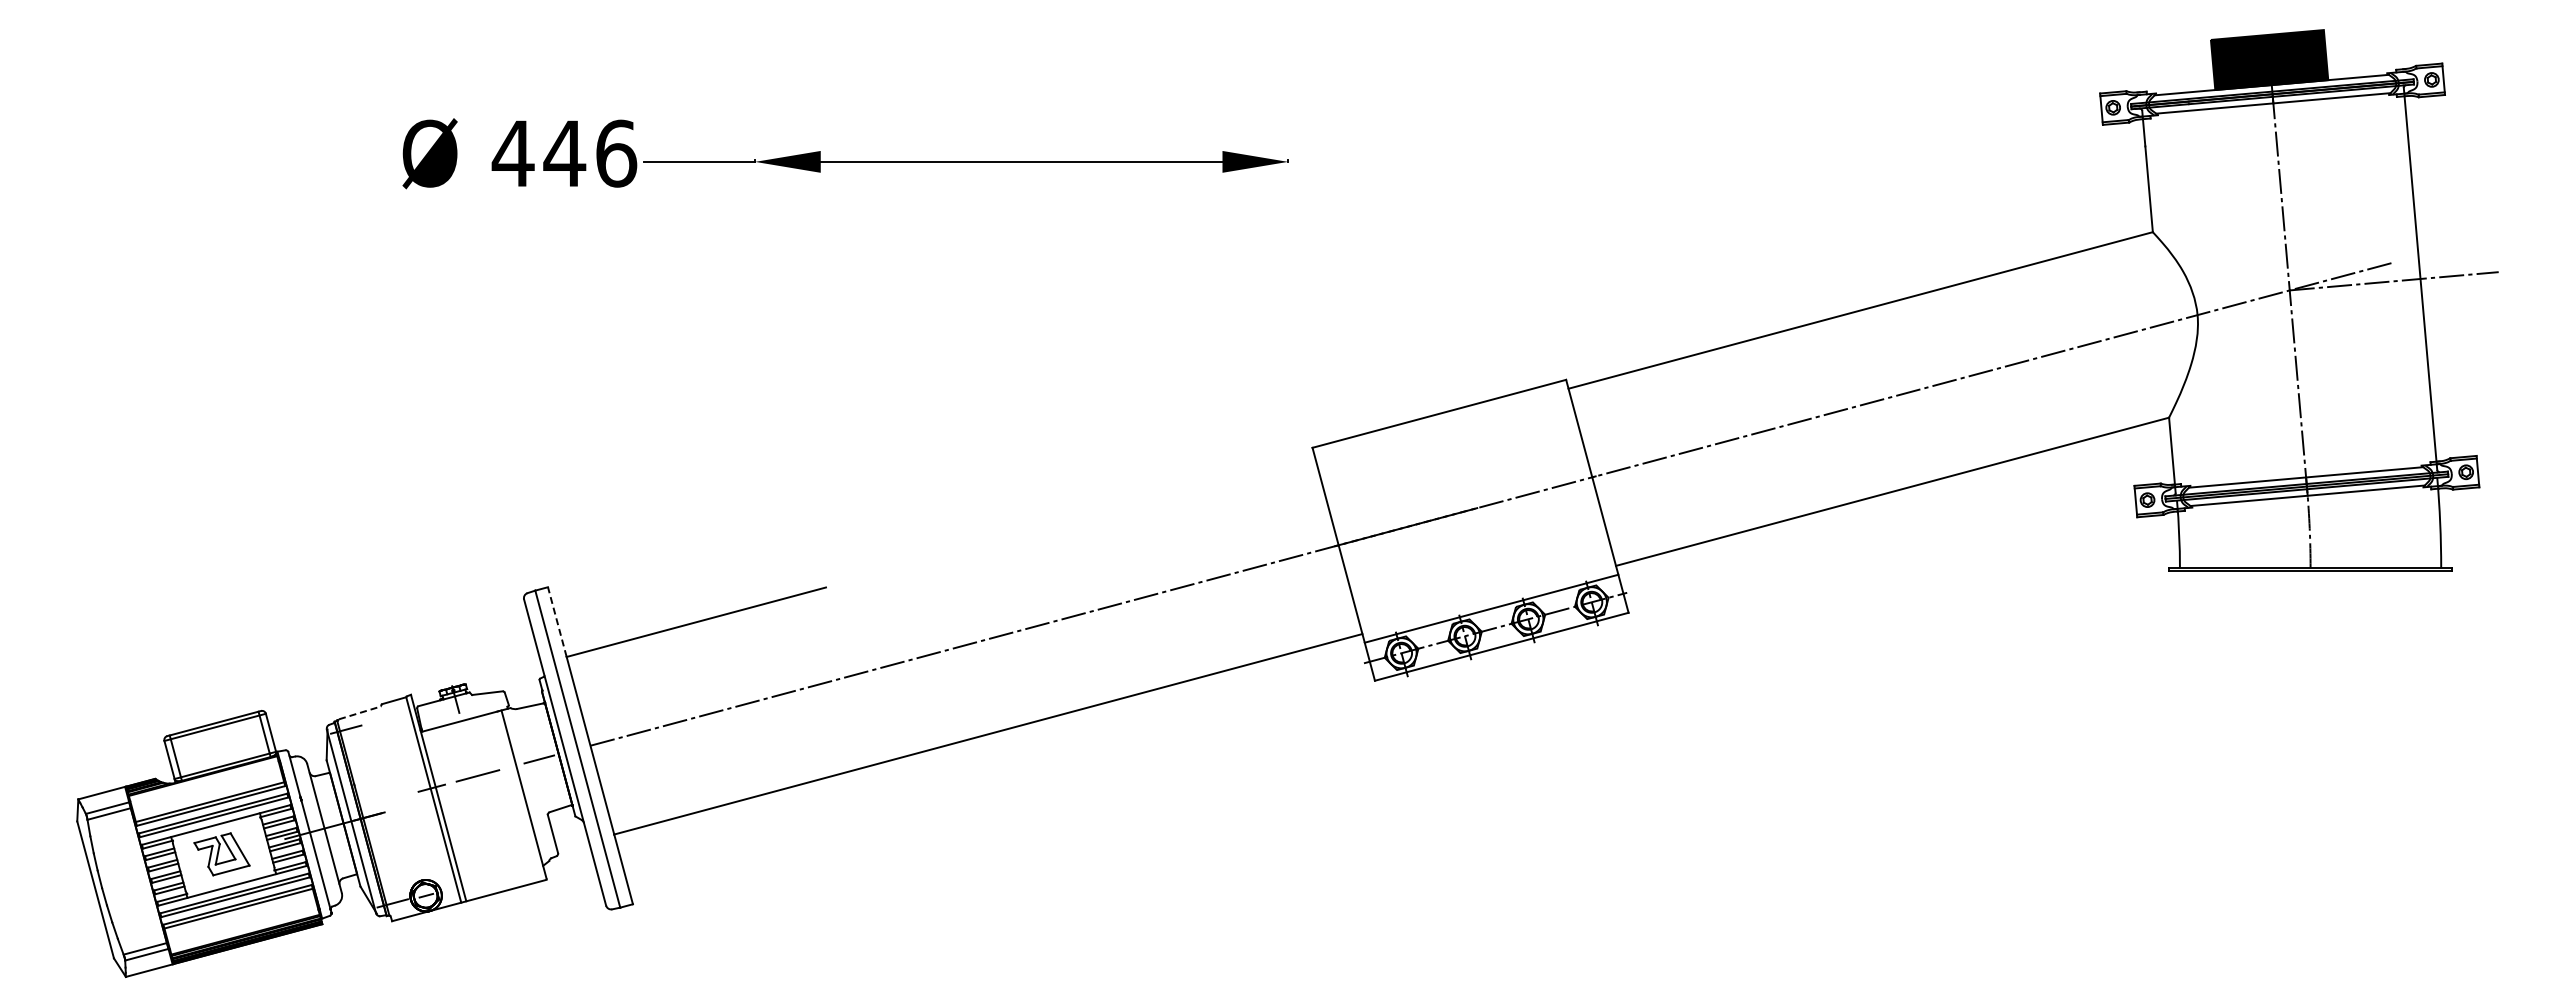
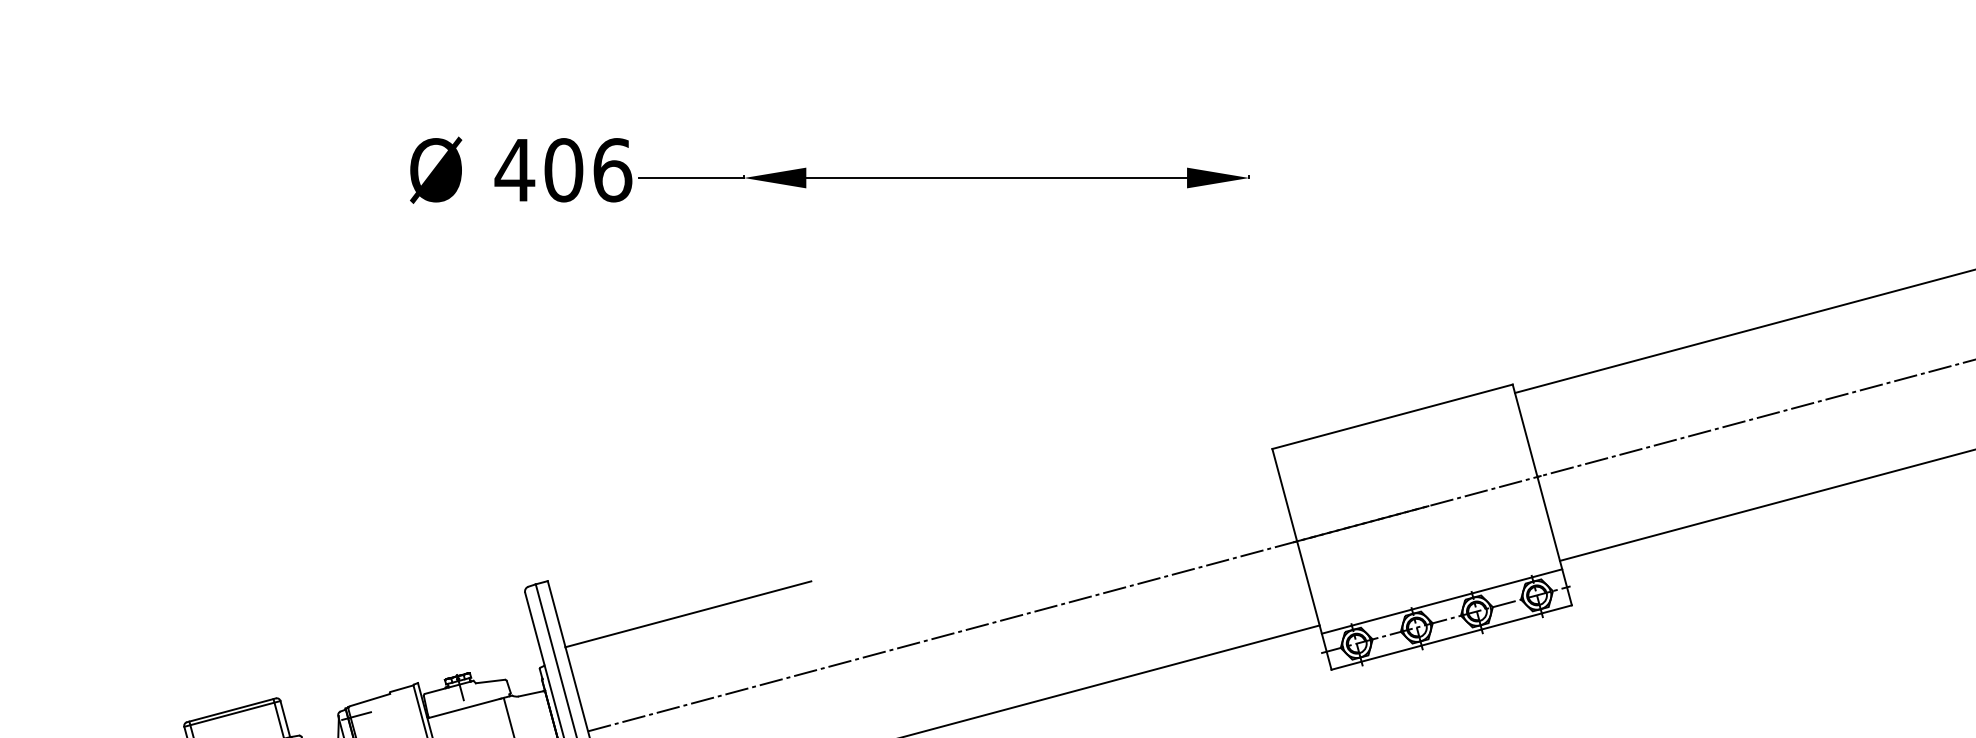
text: (564, 153) -> (563, 170), 446 -> 406
line: (557, 621) -> (556, 613), dashed -> solid
line: (360, 712) -> (370, 699), dashed -> solid

